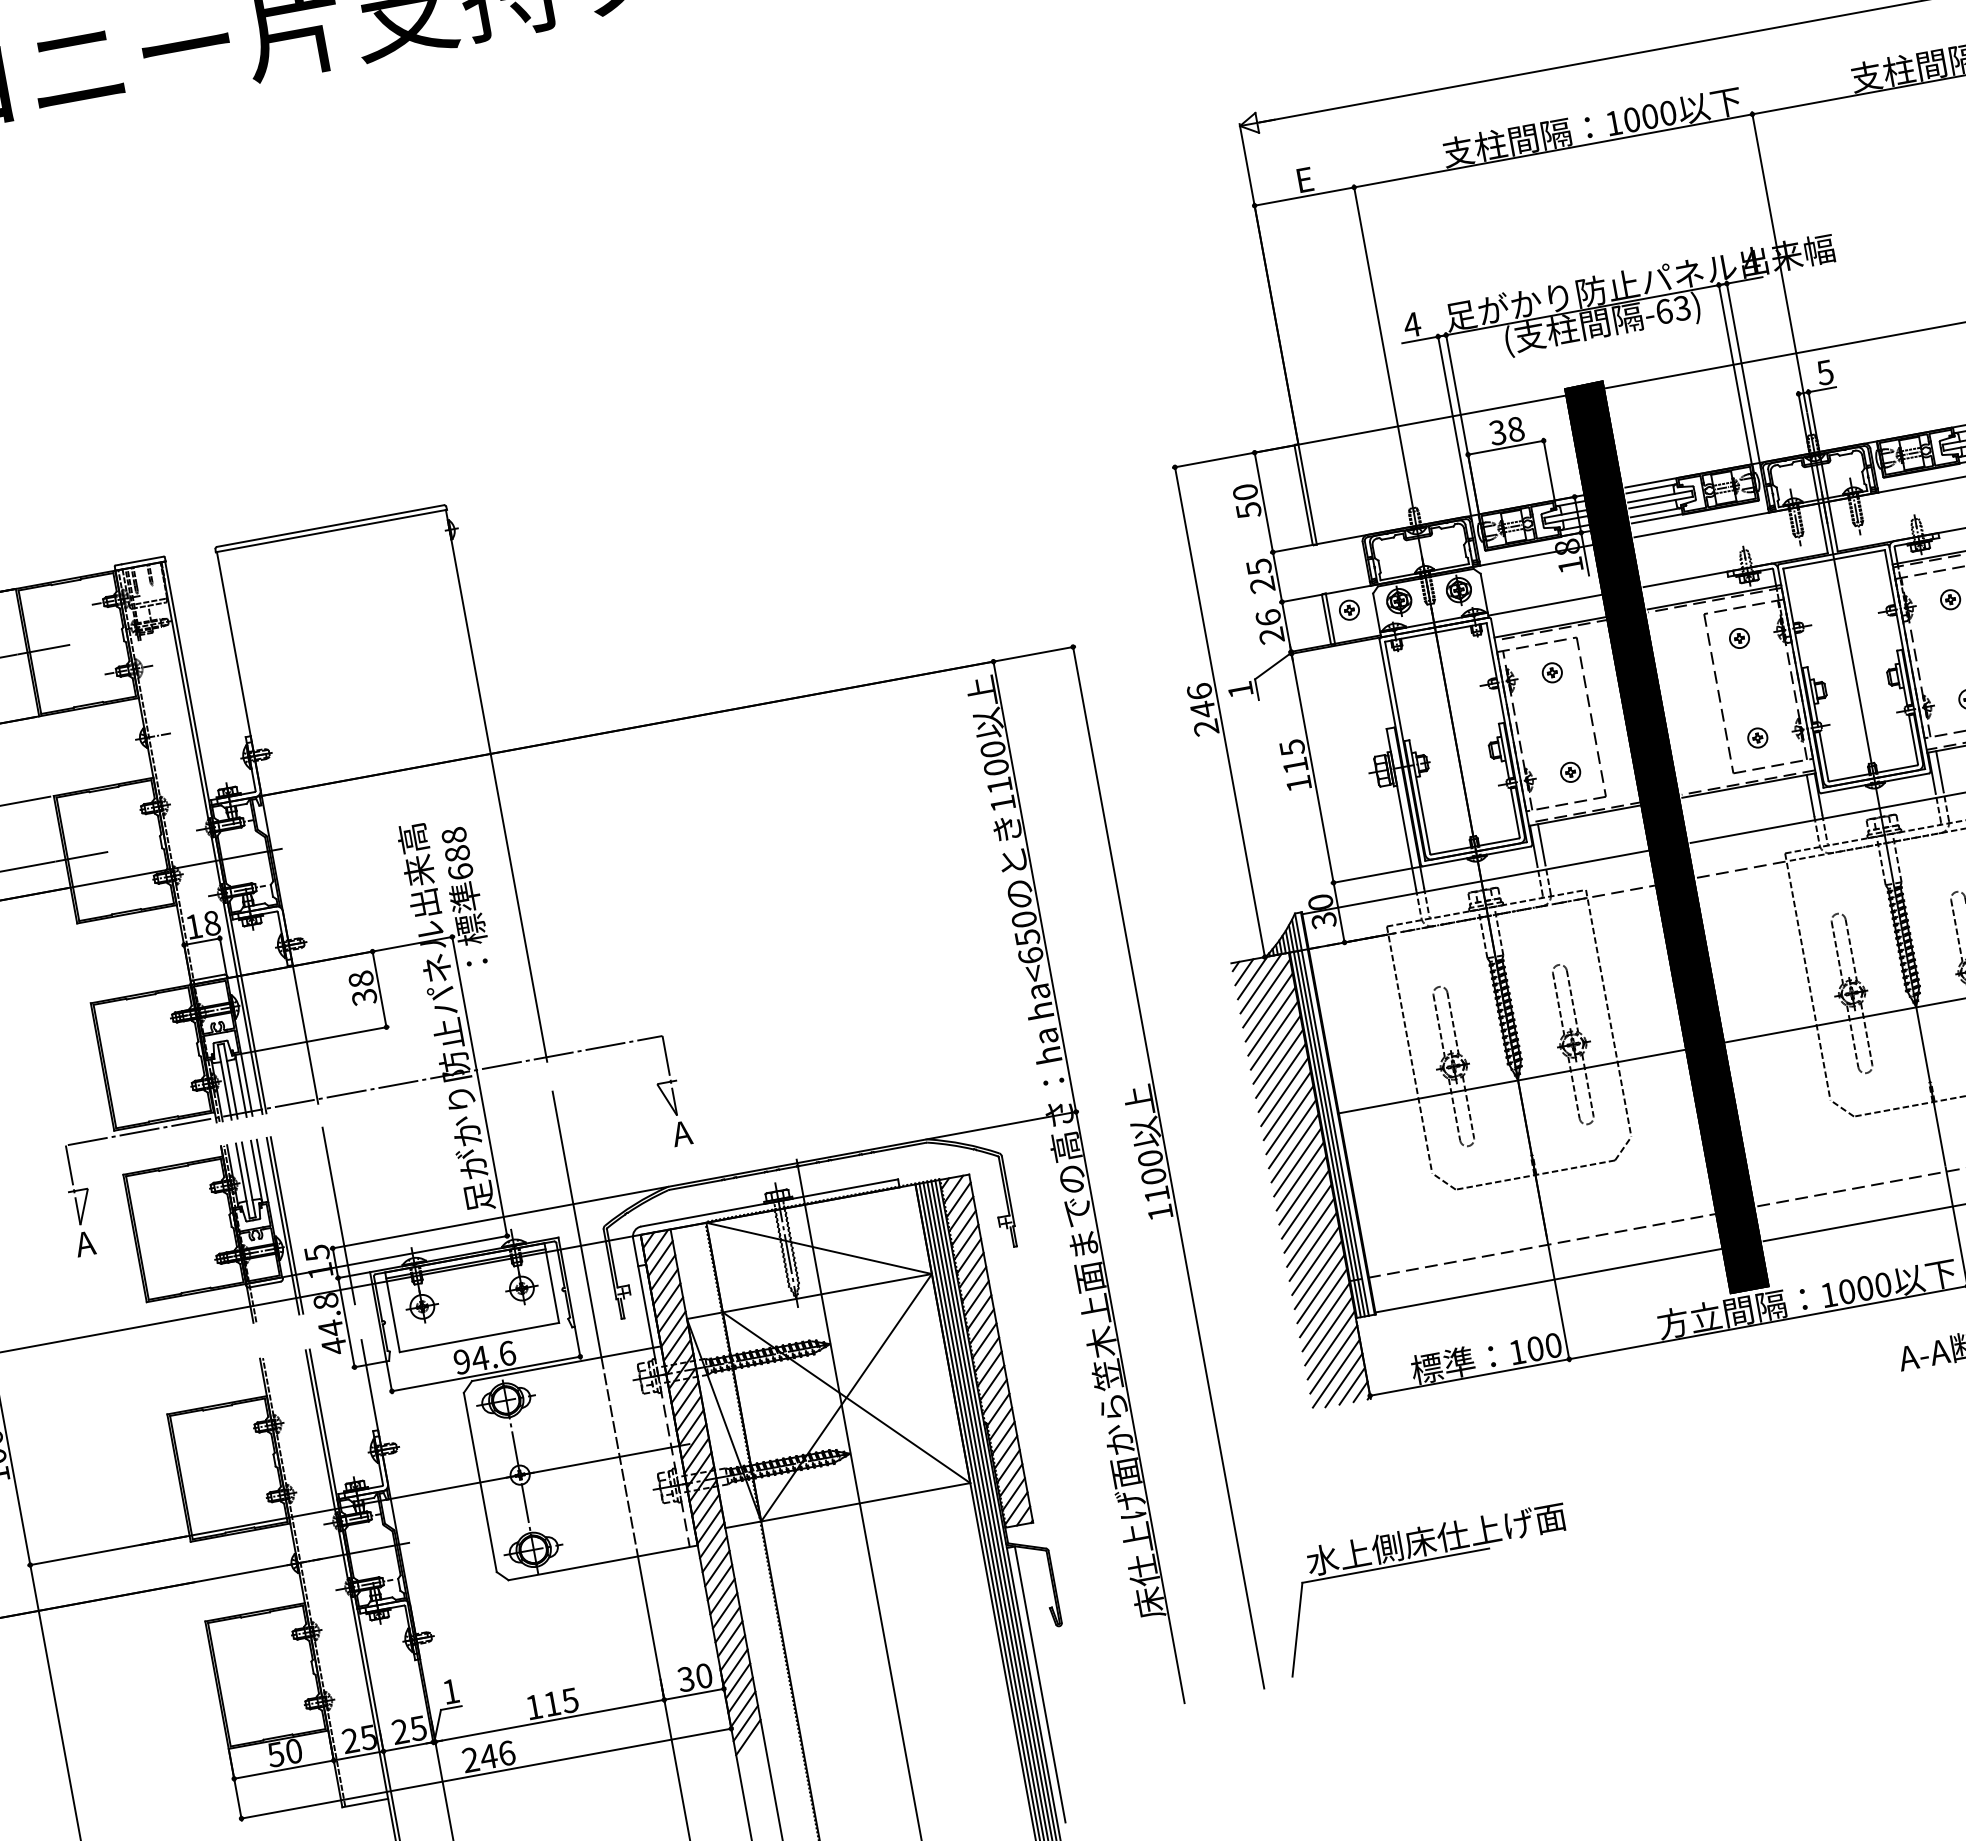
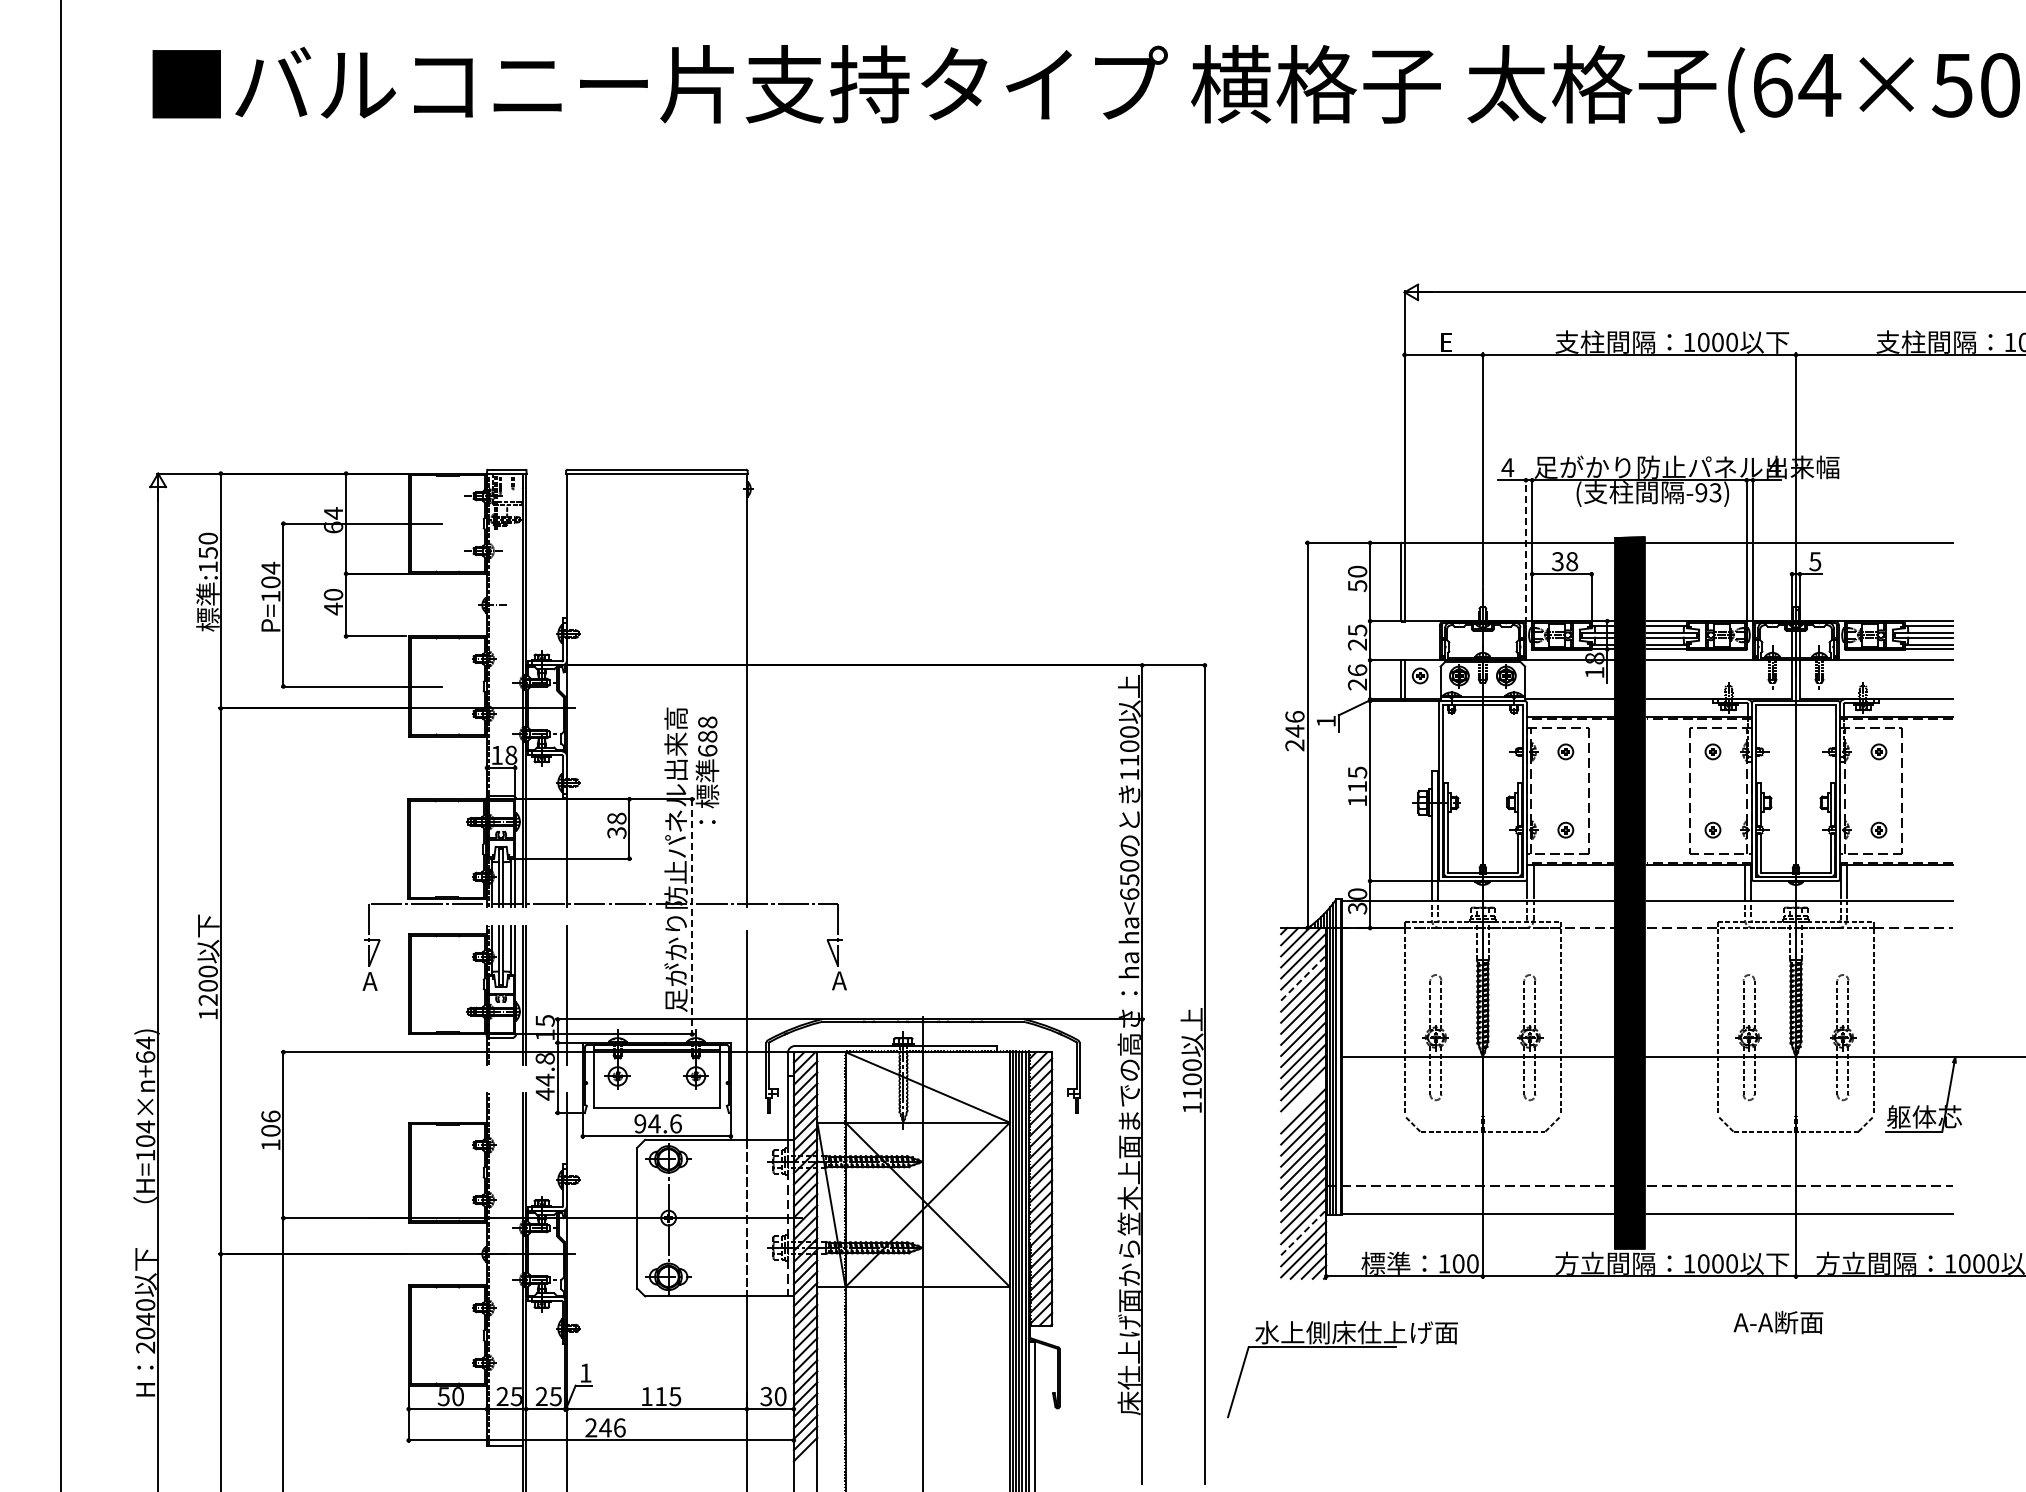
text: (1664, 311) -> (1701, 492), -63) -> -93)
line: (1454, 427) -> (1525, 551), solid -> dashed
line: (1271, 1022) -> (1303, 978), solid -> dashed
line: (480, 1085) -> (692, 916), solid -> dashed
line: (1299, 1176) -> (1303, 1099), removed
line: (1330, 1345) -> (1303, 1232), solid -> dashed
part: (1421, 1561) -> (1342, 1347), moved

